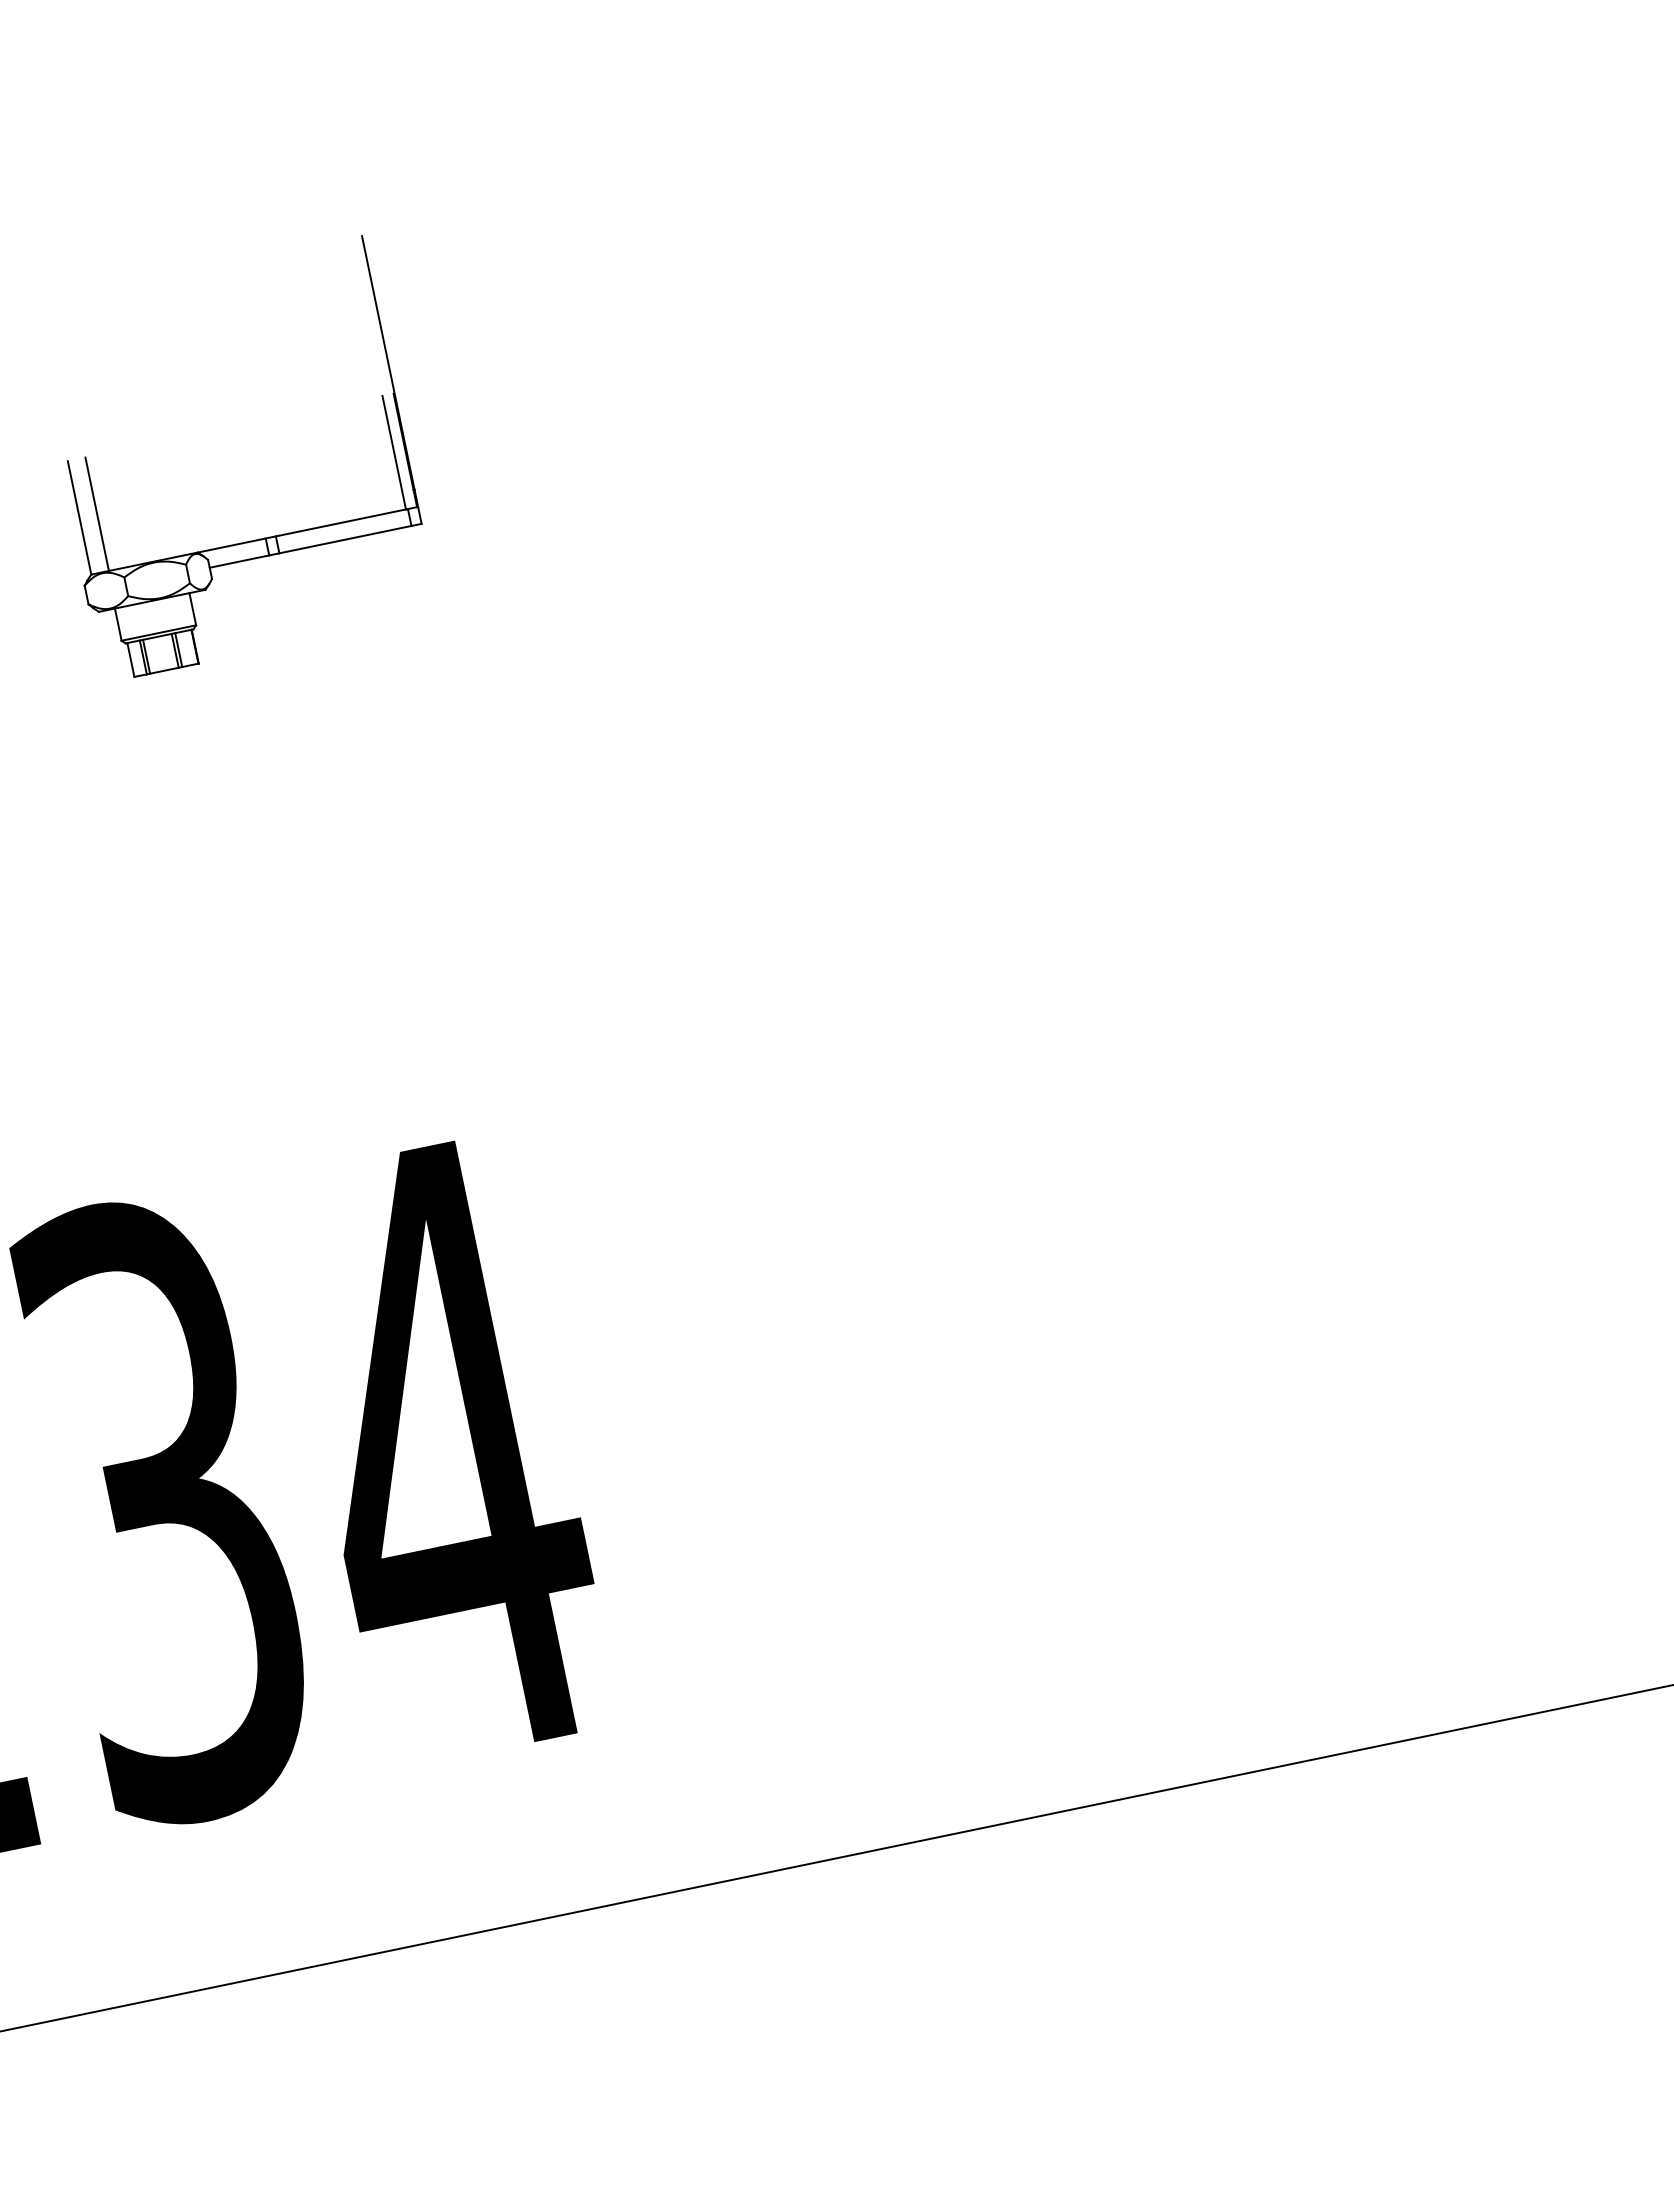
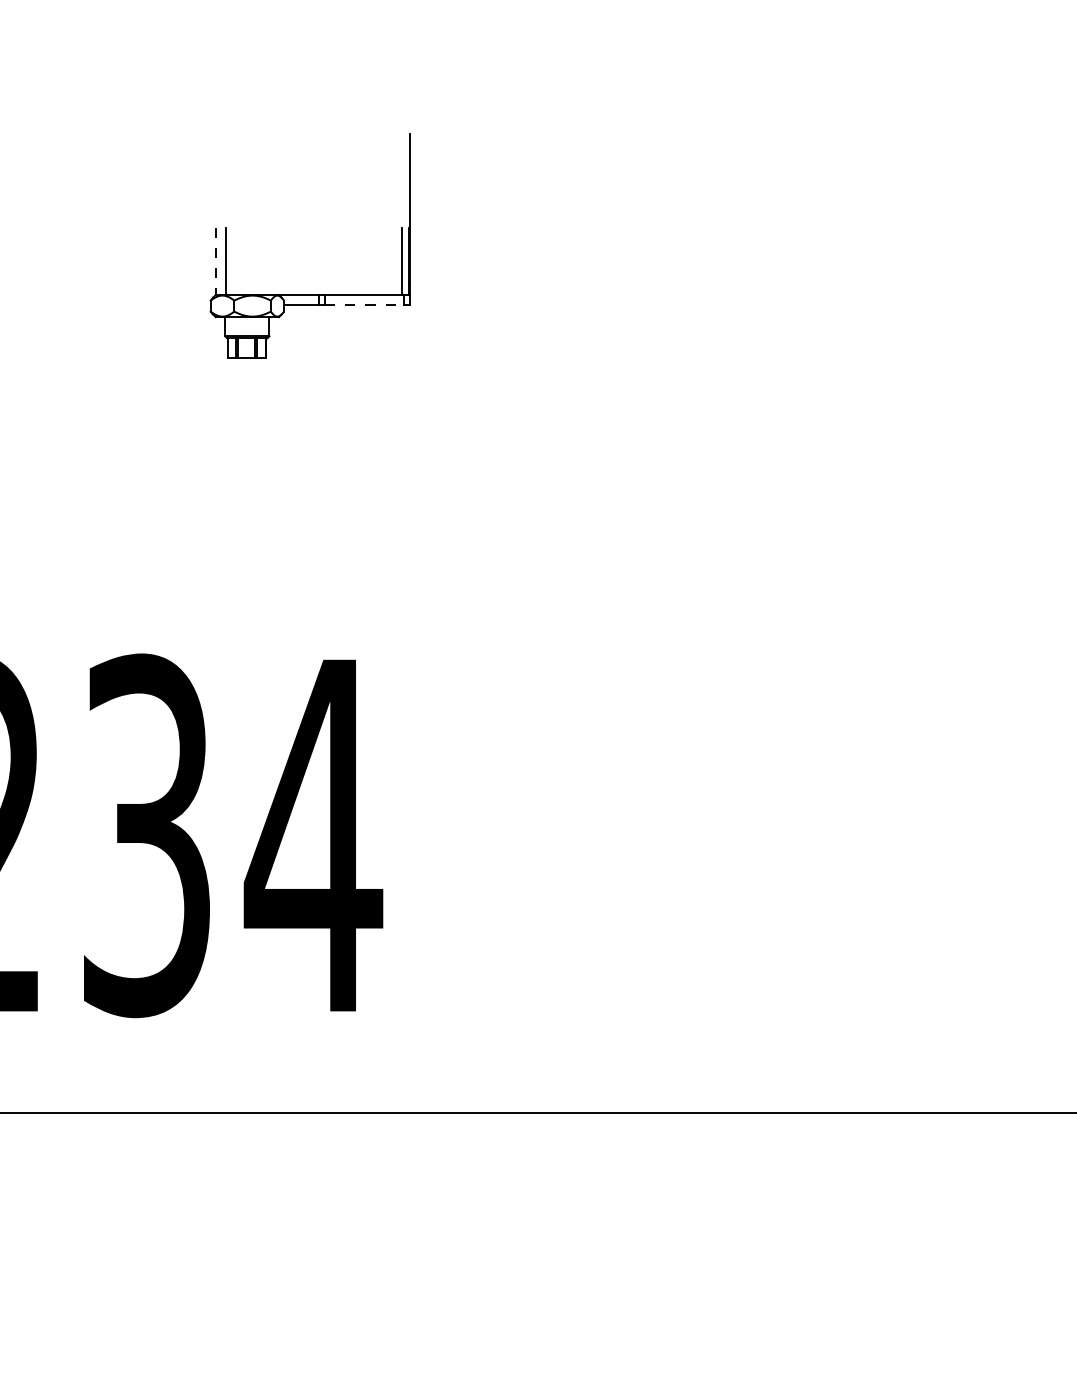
line: (79, 518) -> (215, 261), solid -> dashed
line: (345, 540) -> (364, 305), solid -> dashed

